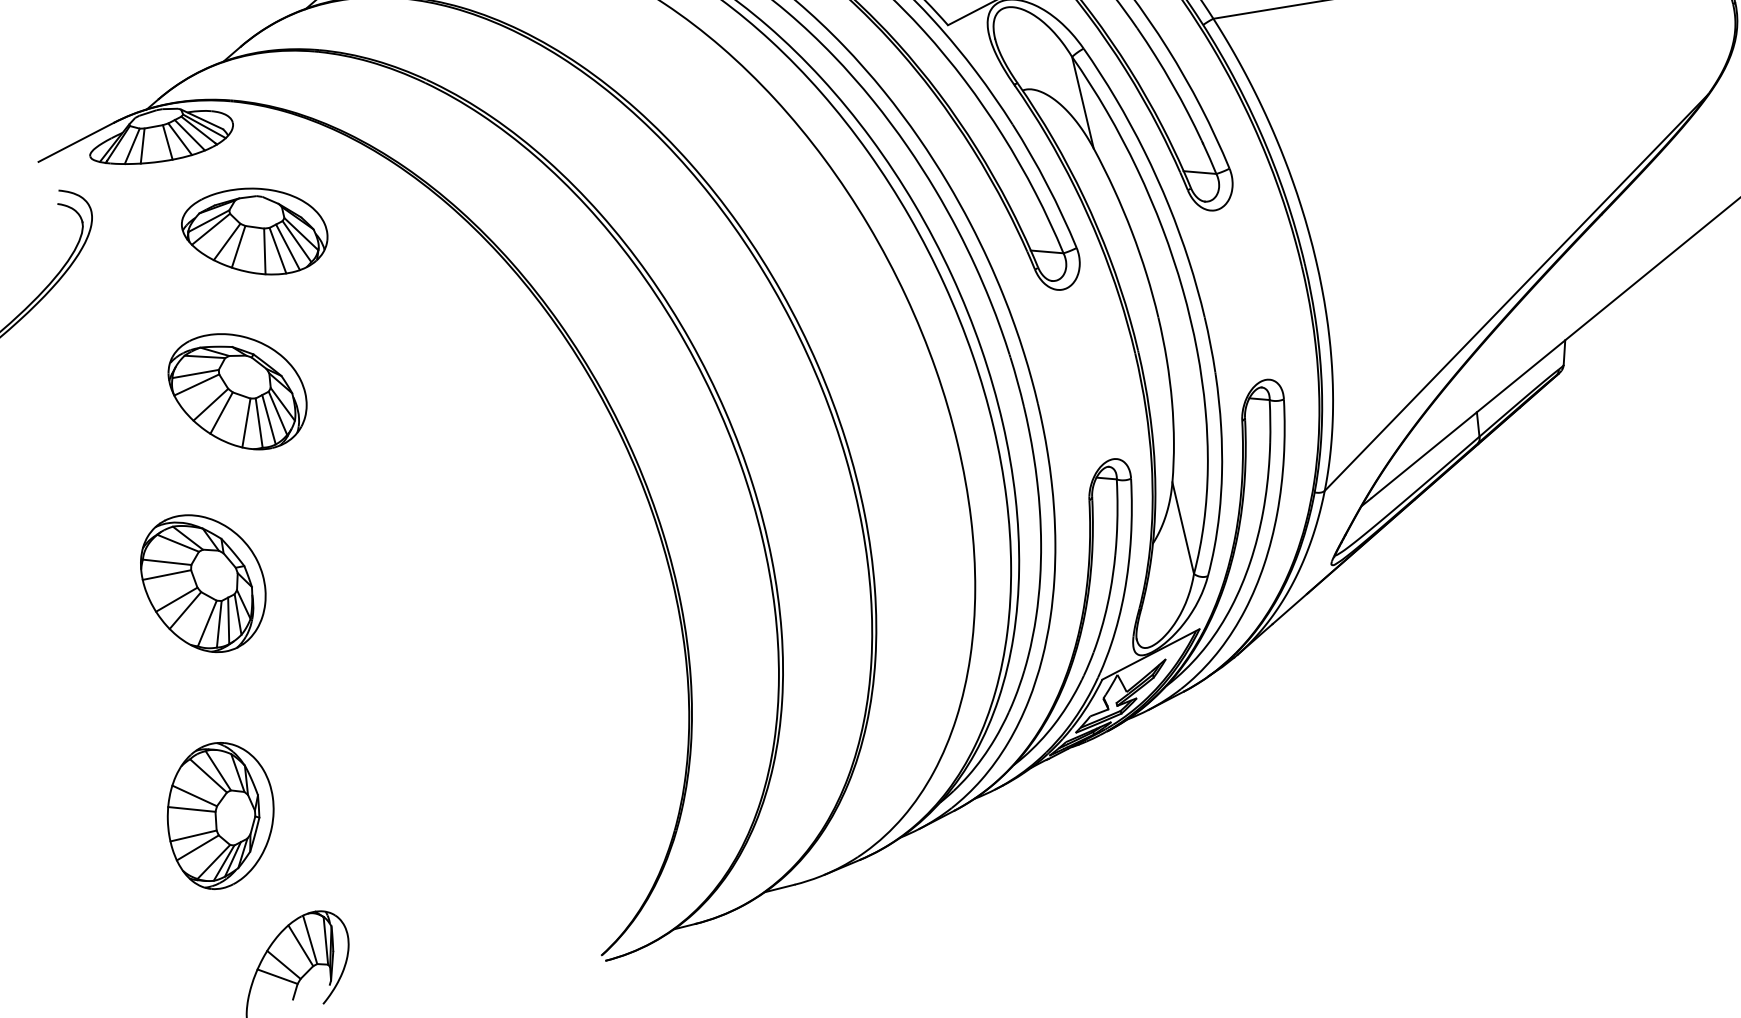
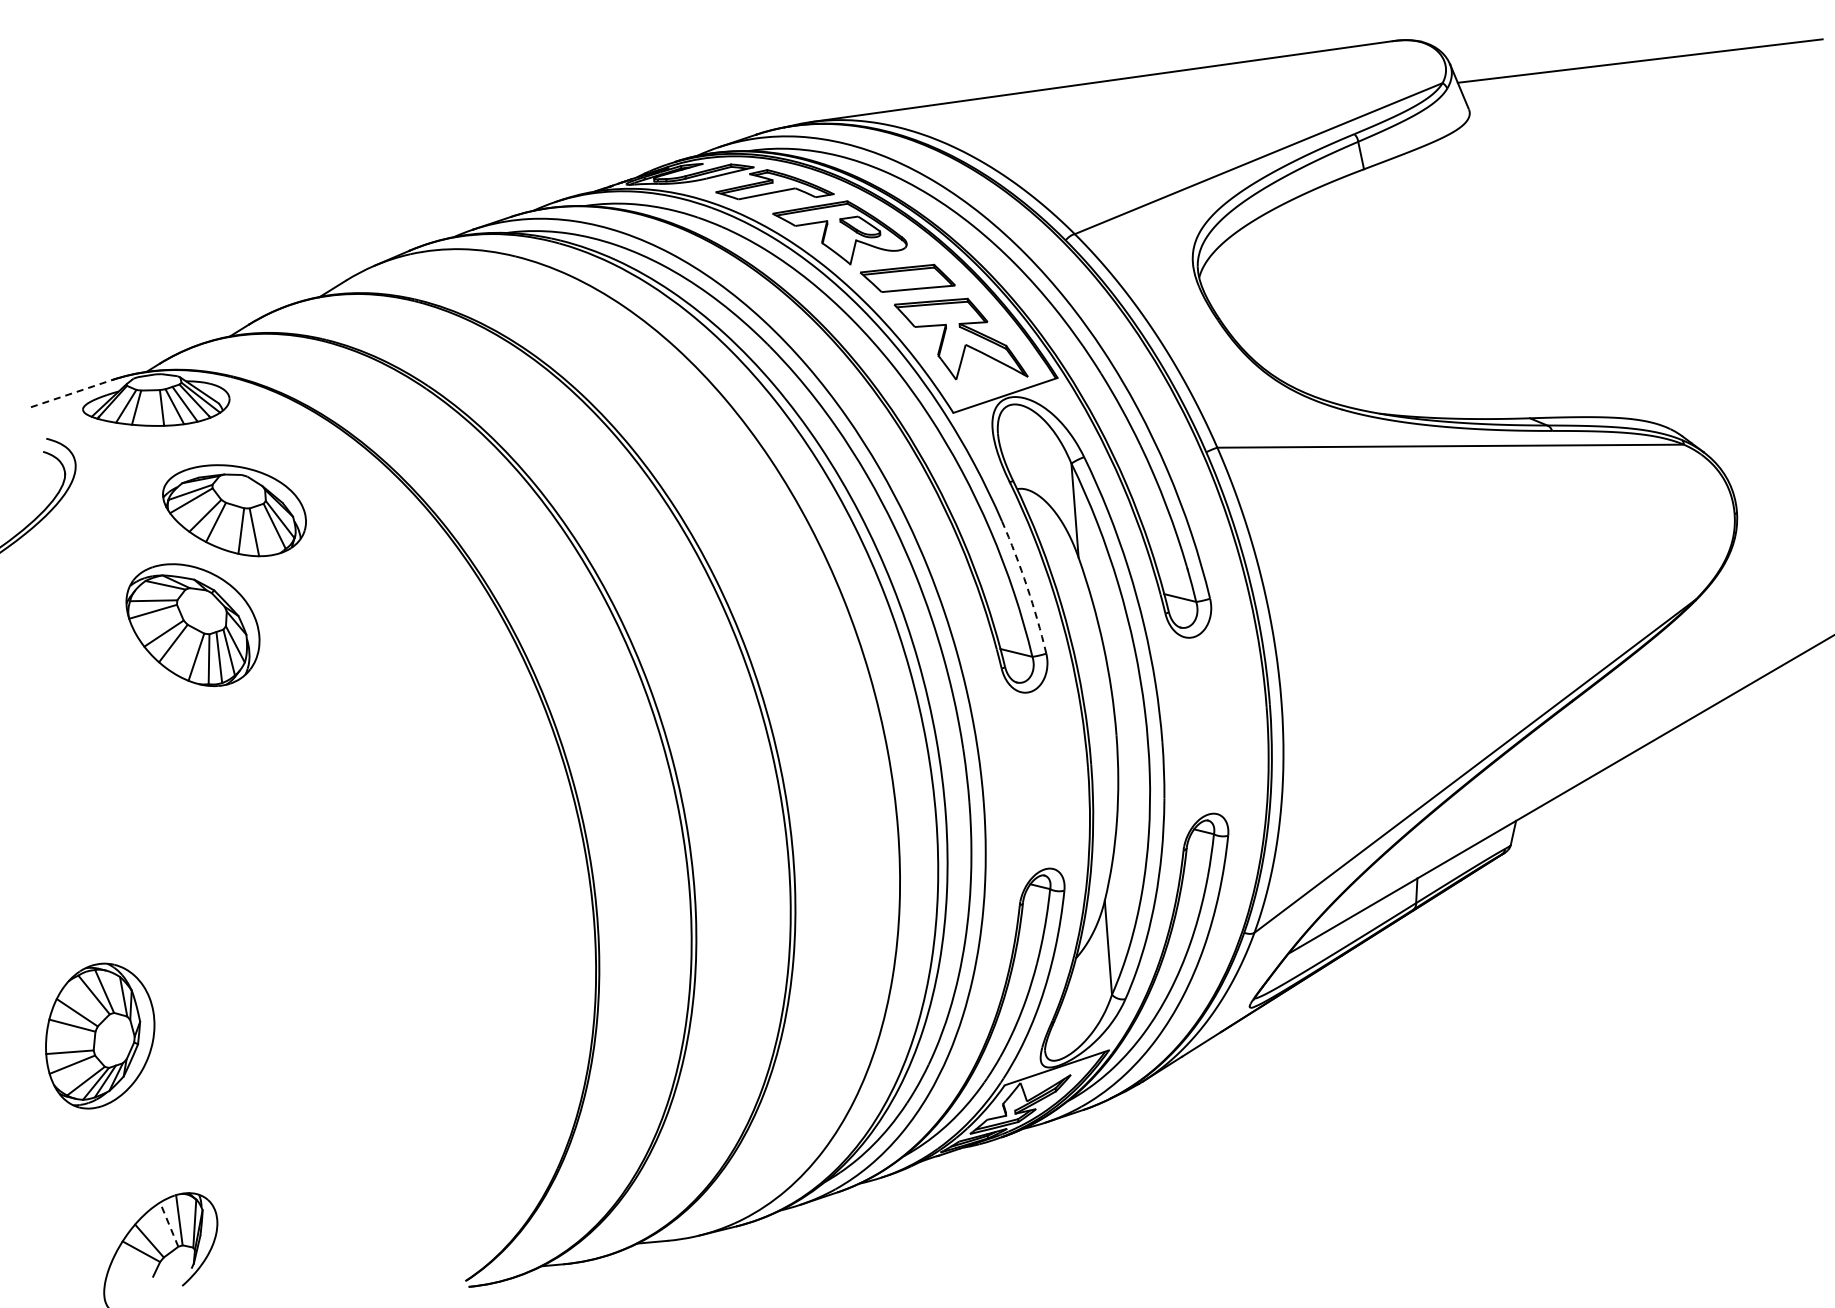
line: (76, 142) -> (71, 393), solid -> dashed
arc: (1047, 184) -> (1027, 586), solid -> dashed
line: (287, 247) -> (264, 530), removed
part: (237, 391) -> (192, 624), moved
part: (203, 583) -> (129, 850), removed
part: (221, 814) -> (100, 1035), moved
line: (301, 945) -> (169, 1224), solid -> dashed

